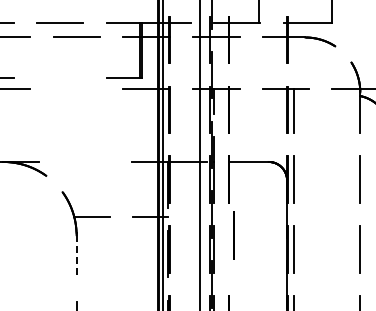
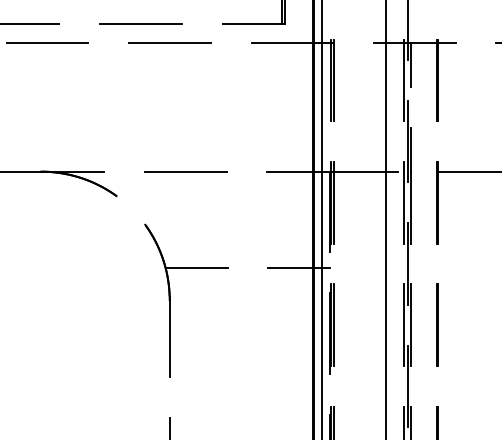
line: (59, 77) -> (139, 23), added
line: (76, 88) -> (169, 42), added
line: (85, 161) -> (185, 170), added
line: (233, 235) -> (436, 325), moved
line: (76, 257) -> (169, 339), dashed -> solid

